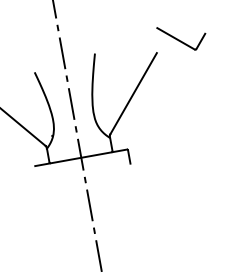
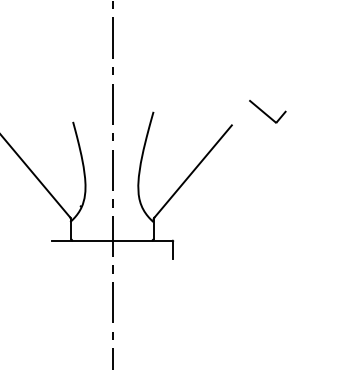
part: (182, 37) -> (267, 111), size x0.6

